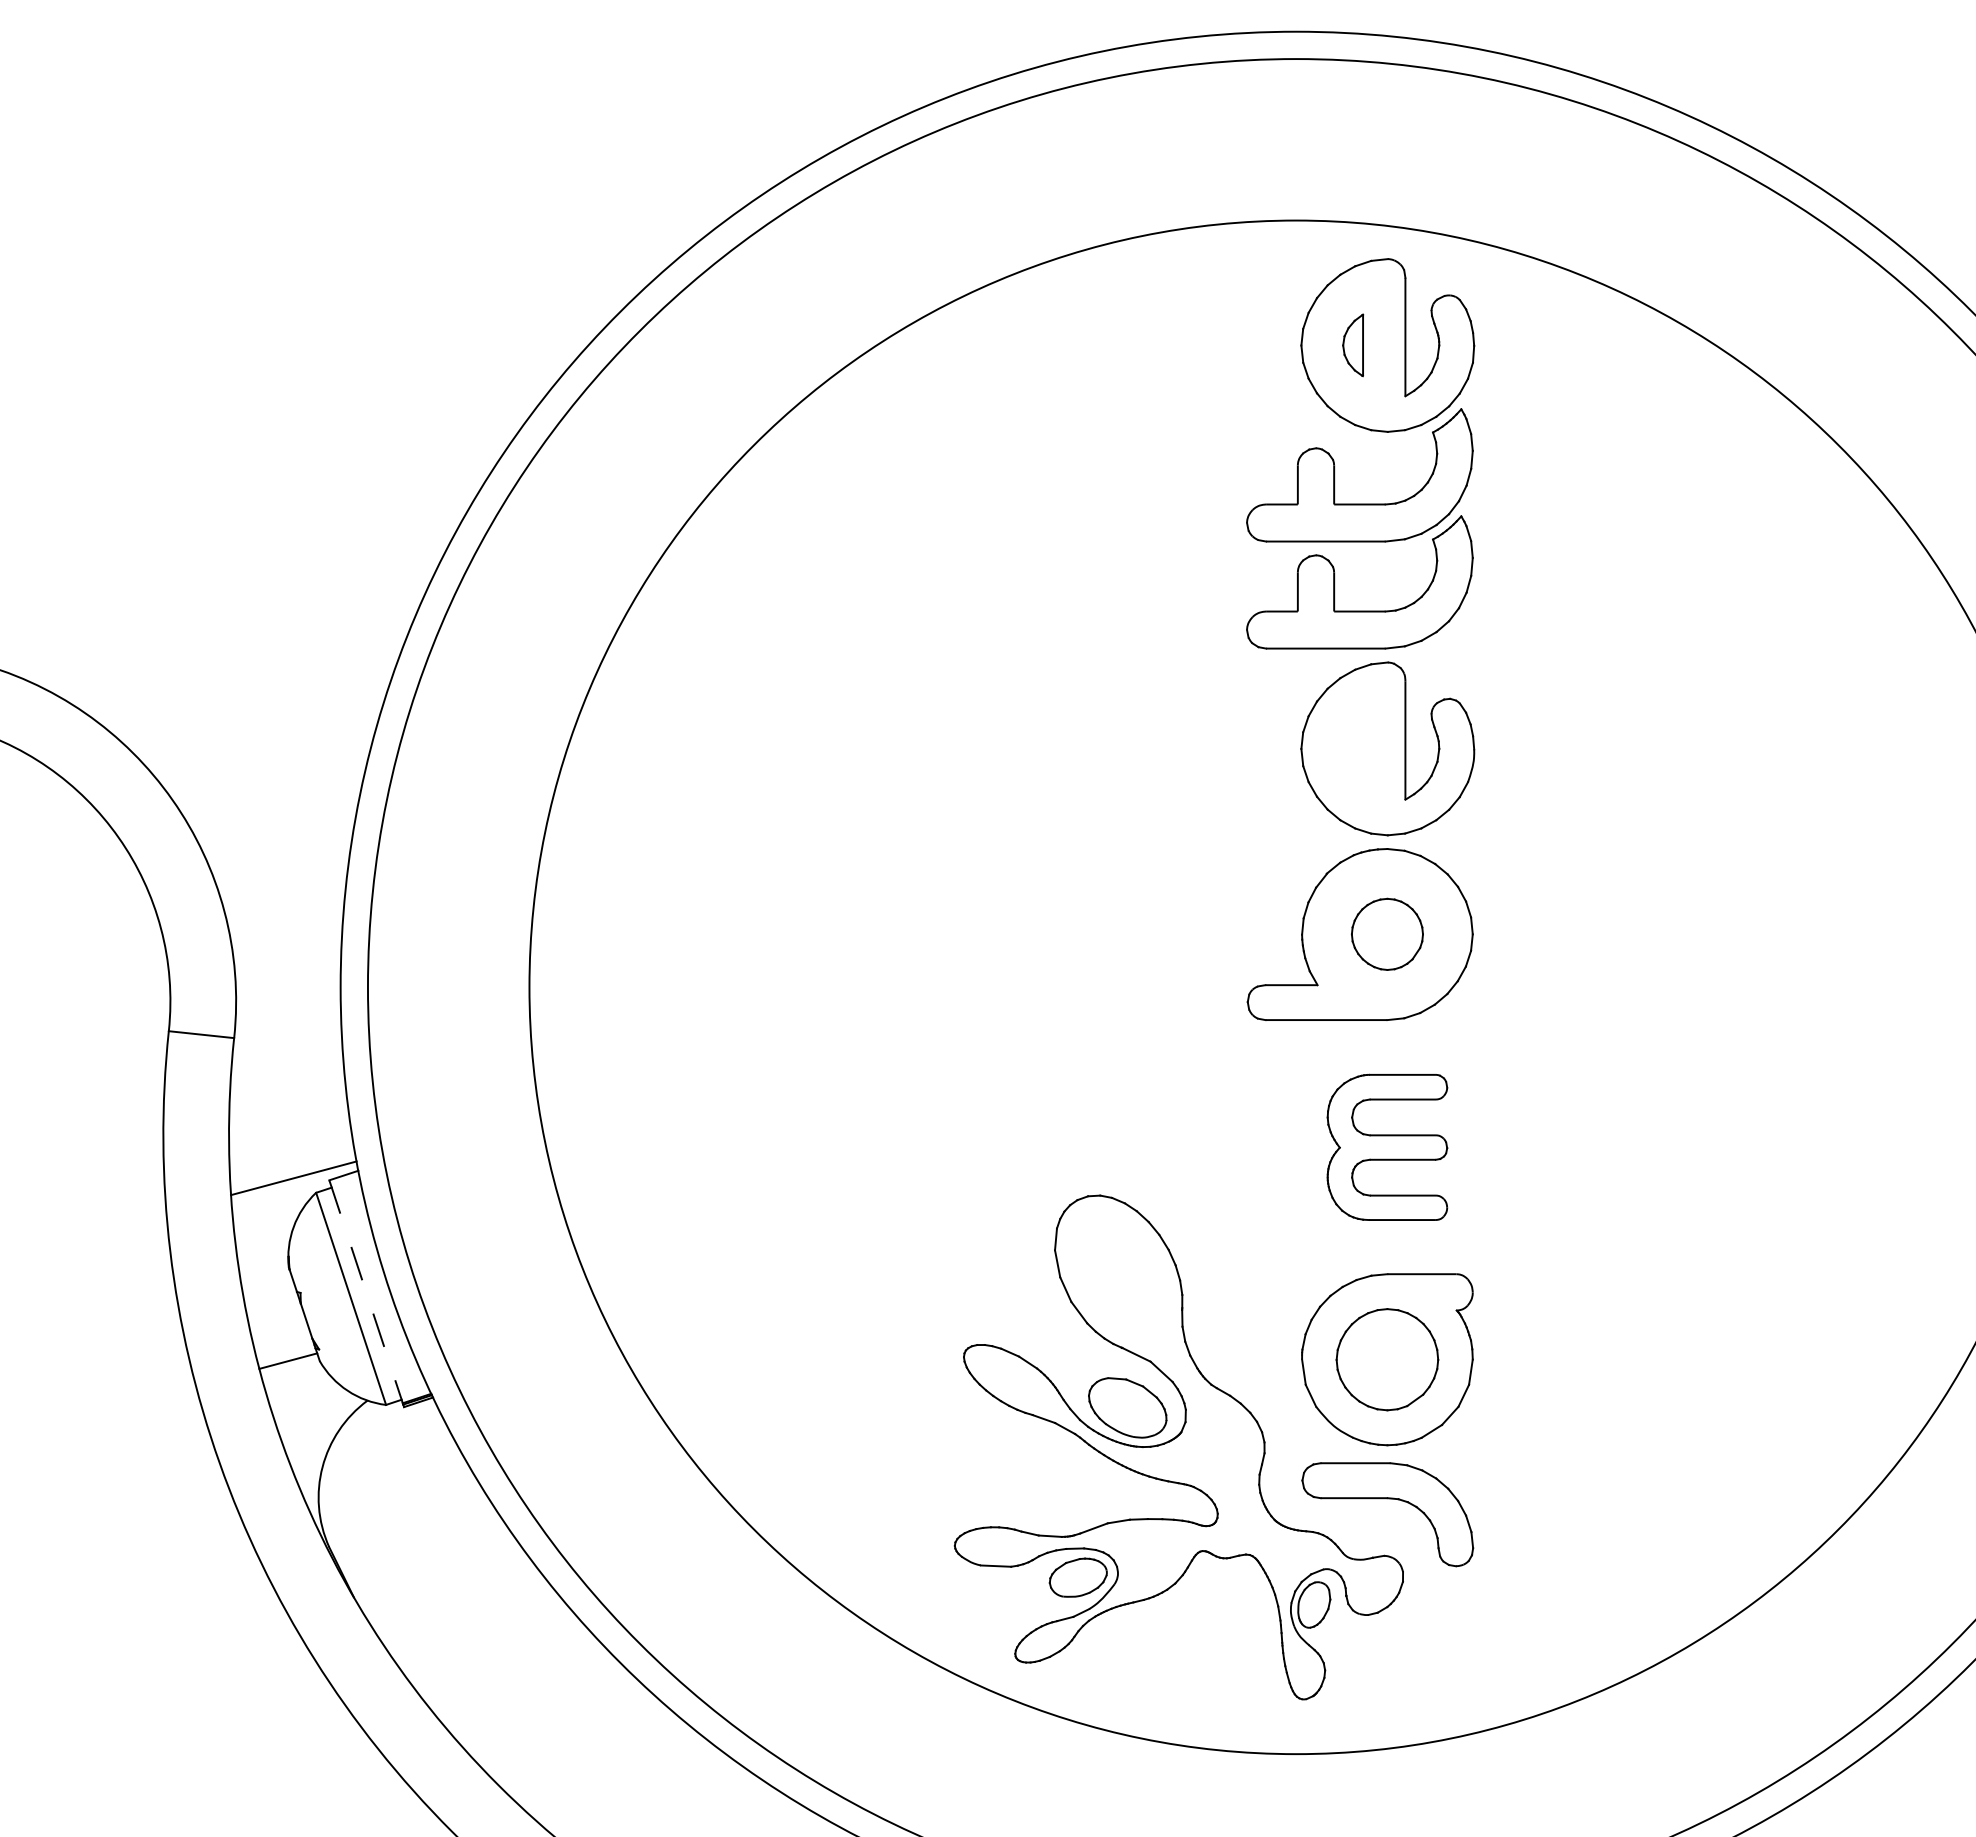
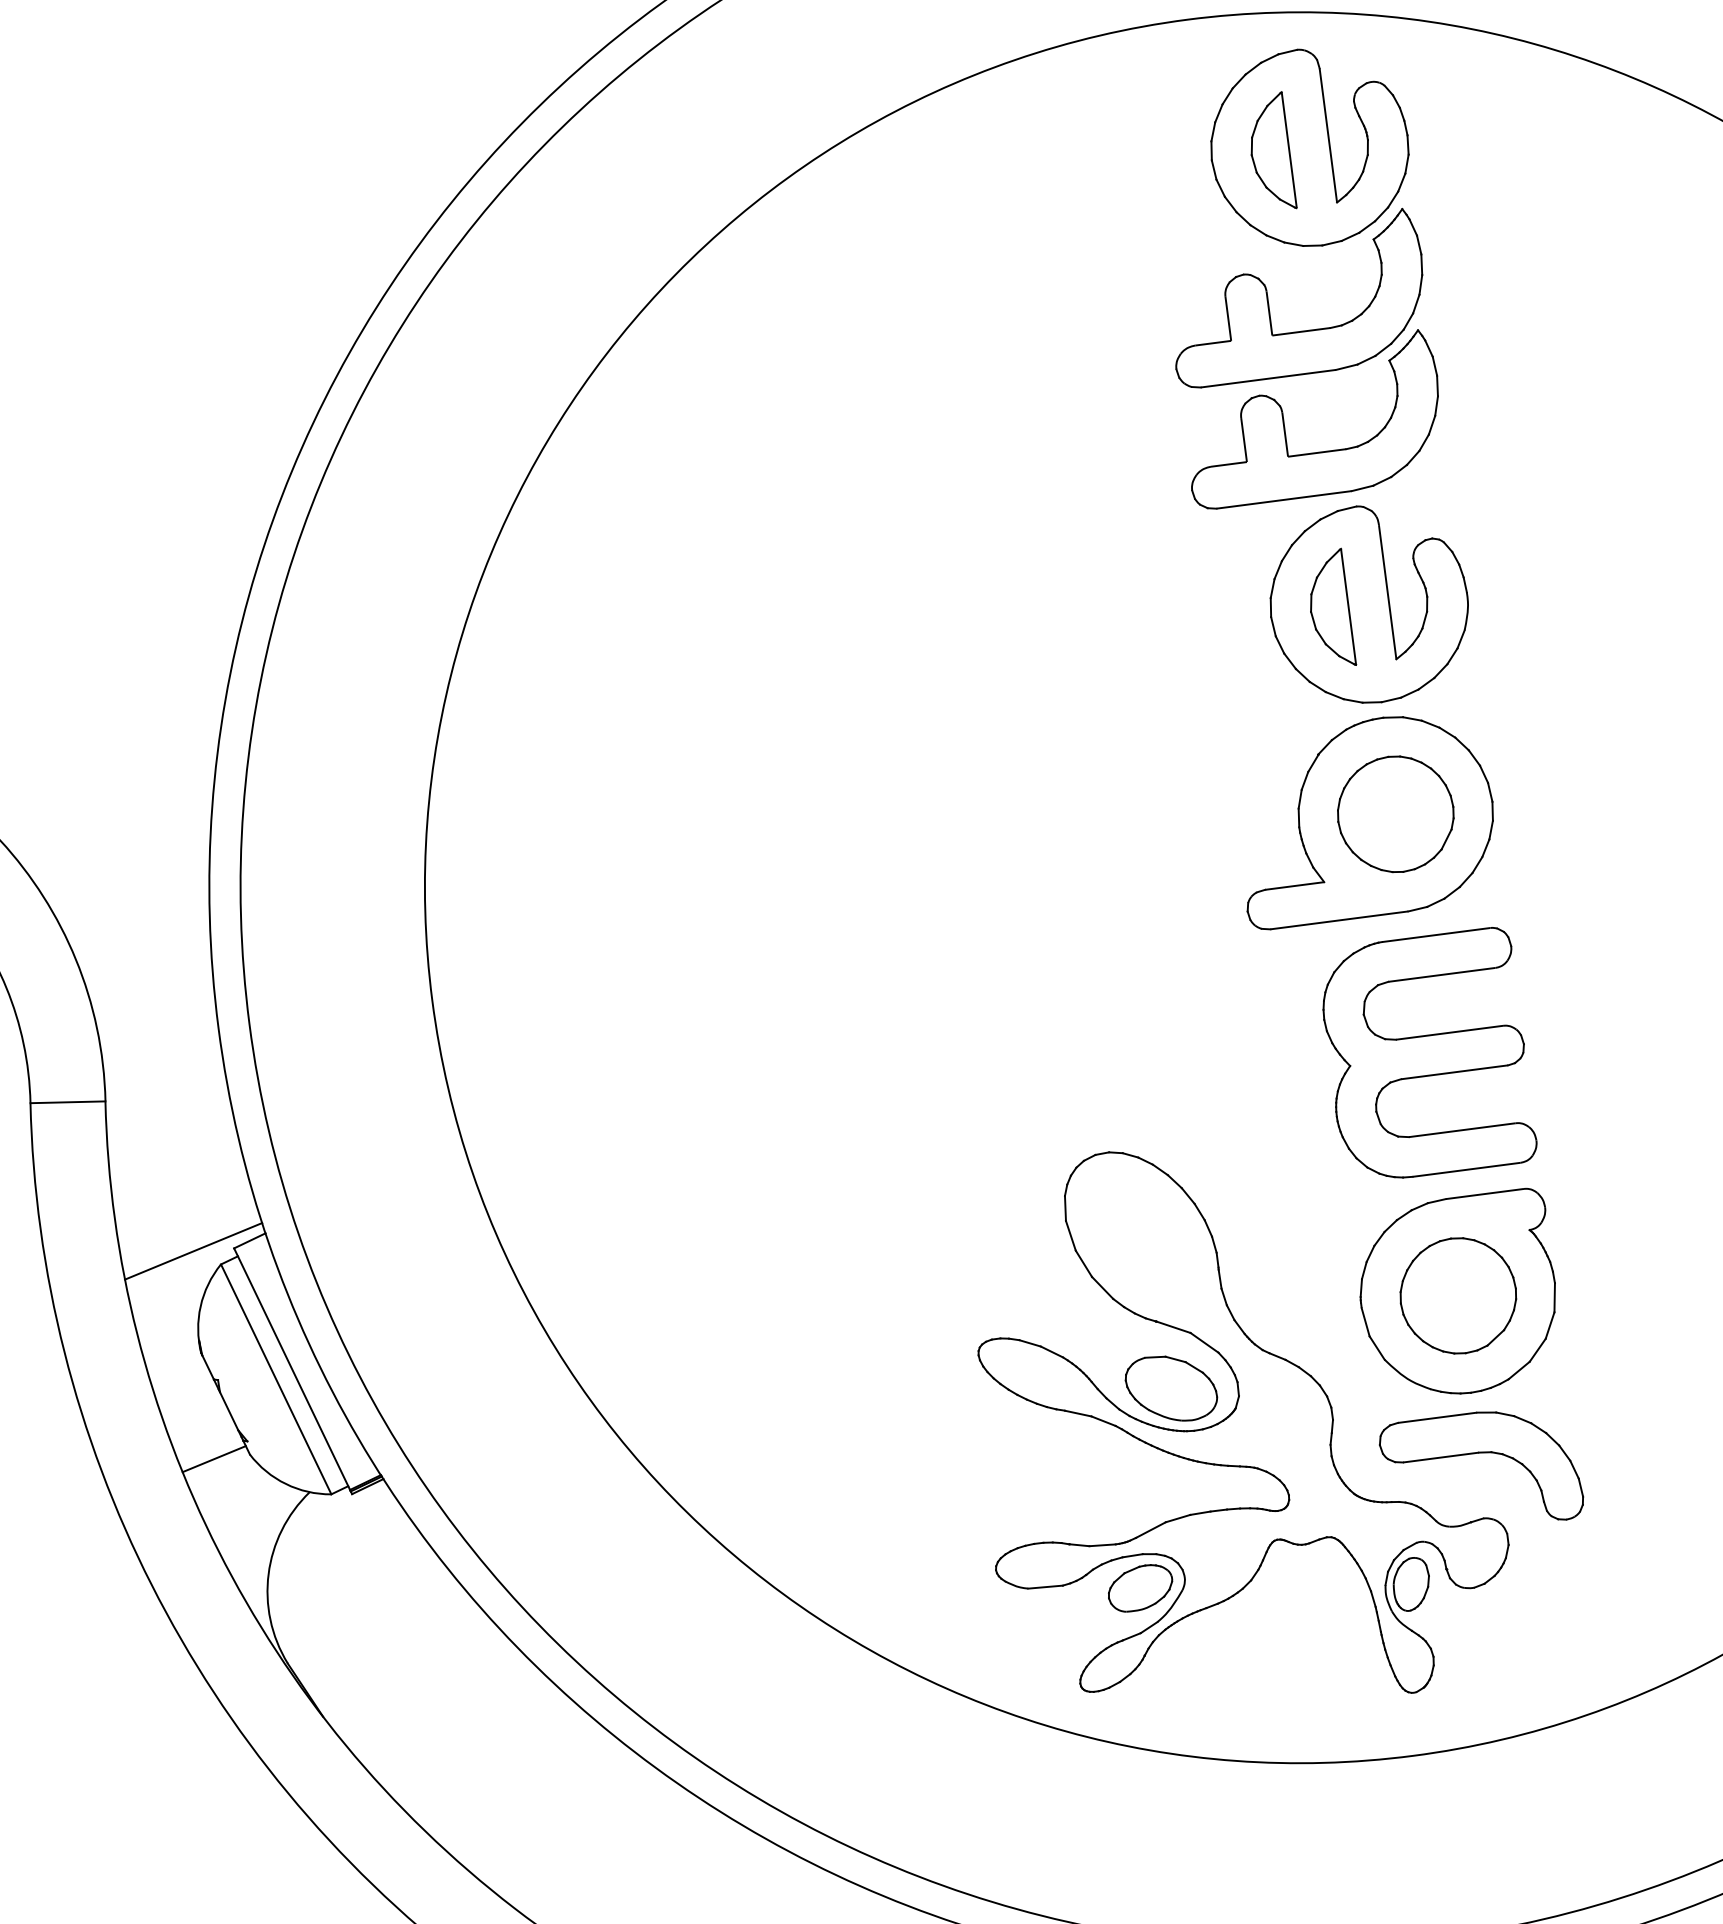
part: (1352, 345) -> (1269, 152), size x1.67
part: (1352, 748) -> (1328, 609), added
part: (1387, 934) -> (1395, 814), size x1.43
part: (1387, 1147) -> (1427, 1055), size x1.43
line: (366, 1292) -> (292, 1369), dashed -> solid

